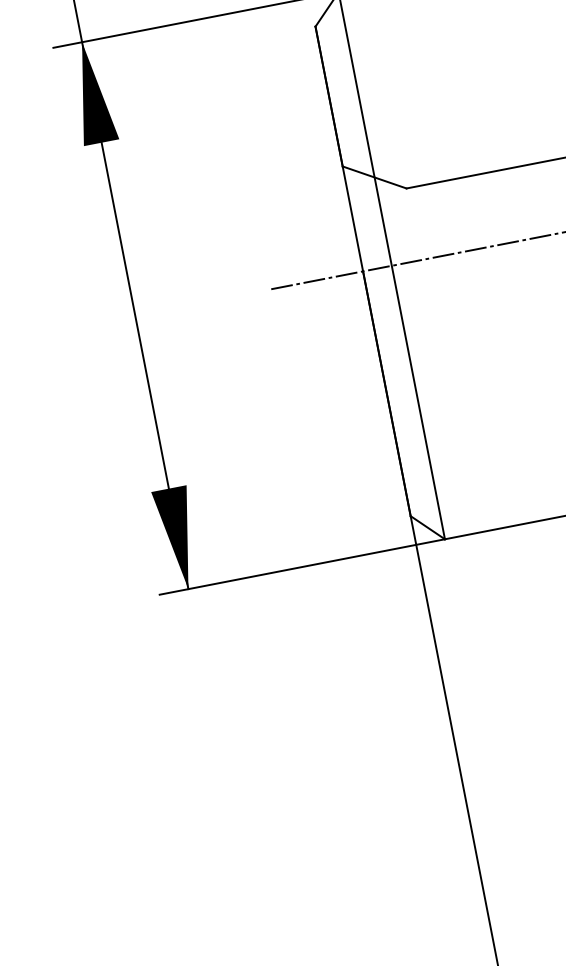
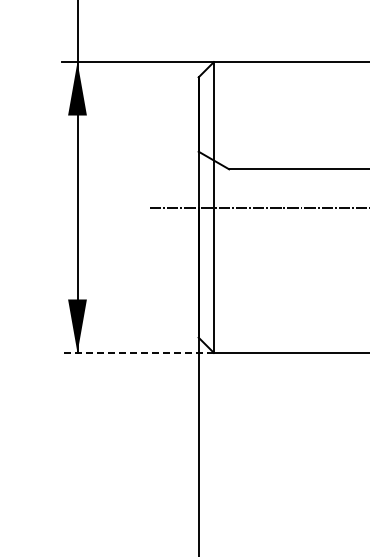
line: (302, 566) -> (138, 352), solid -> dashed

